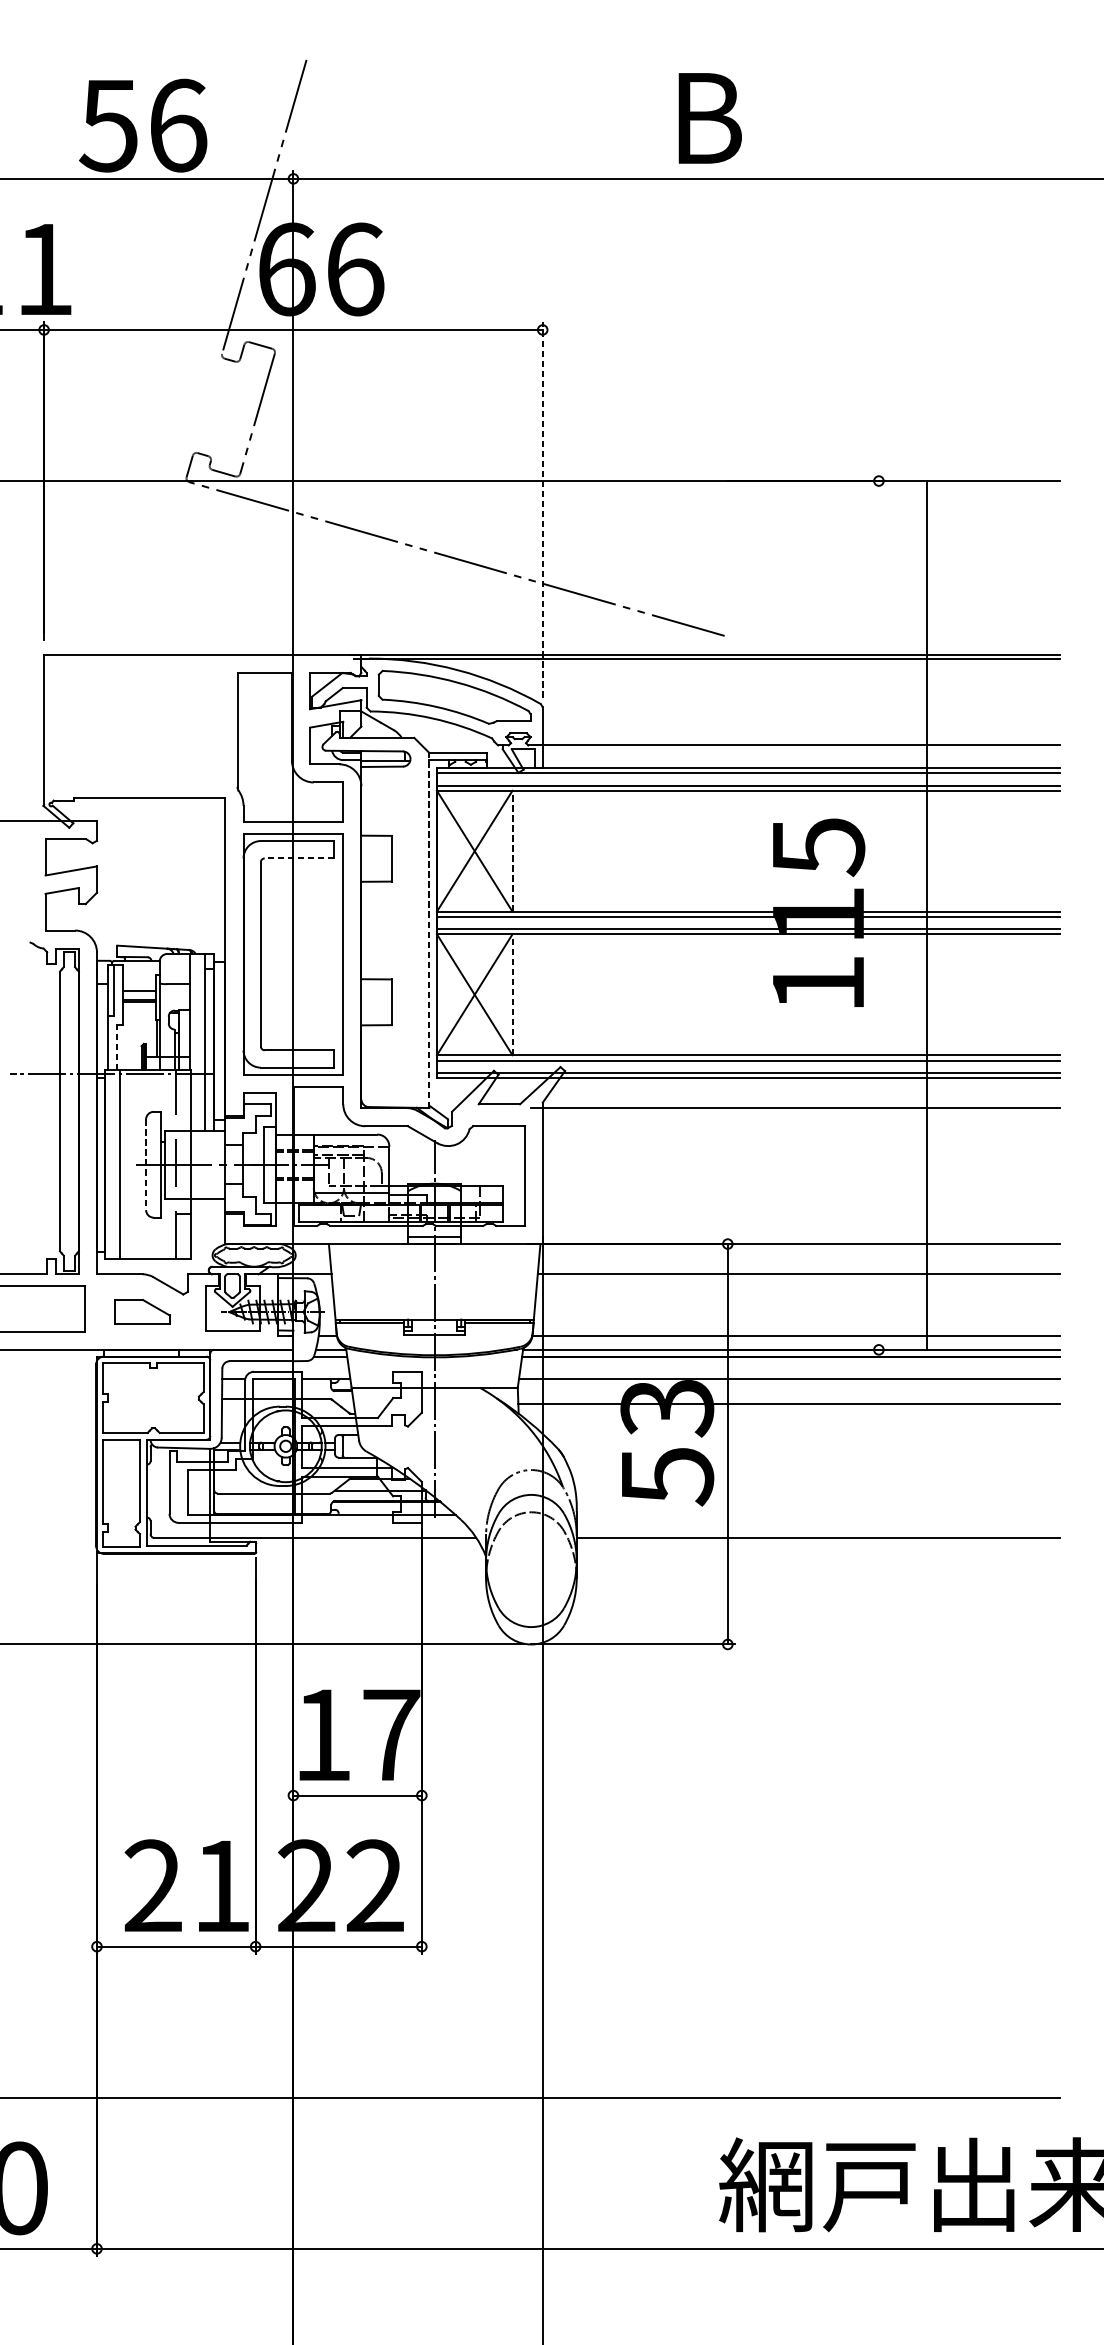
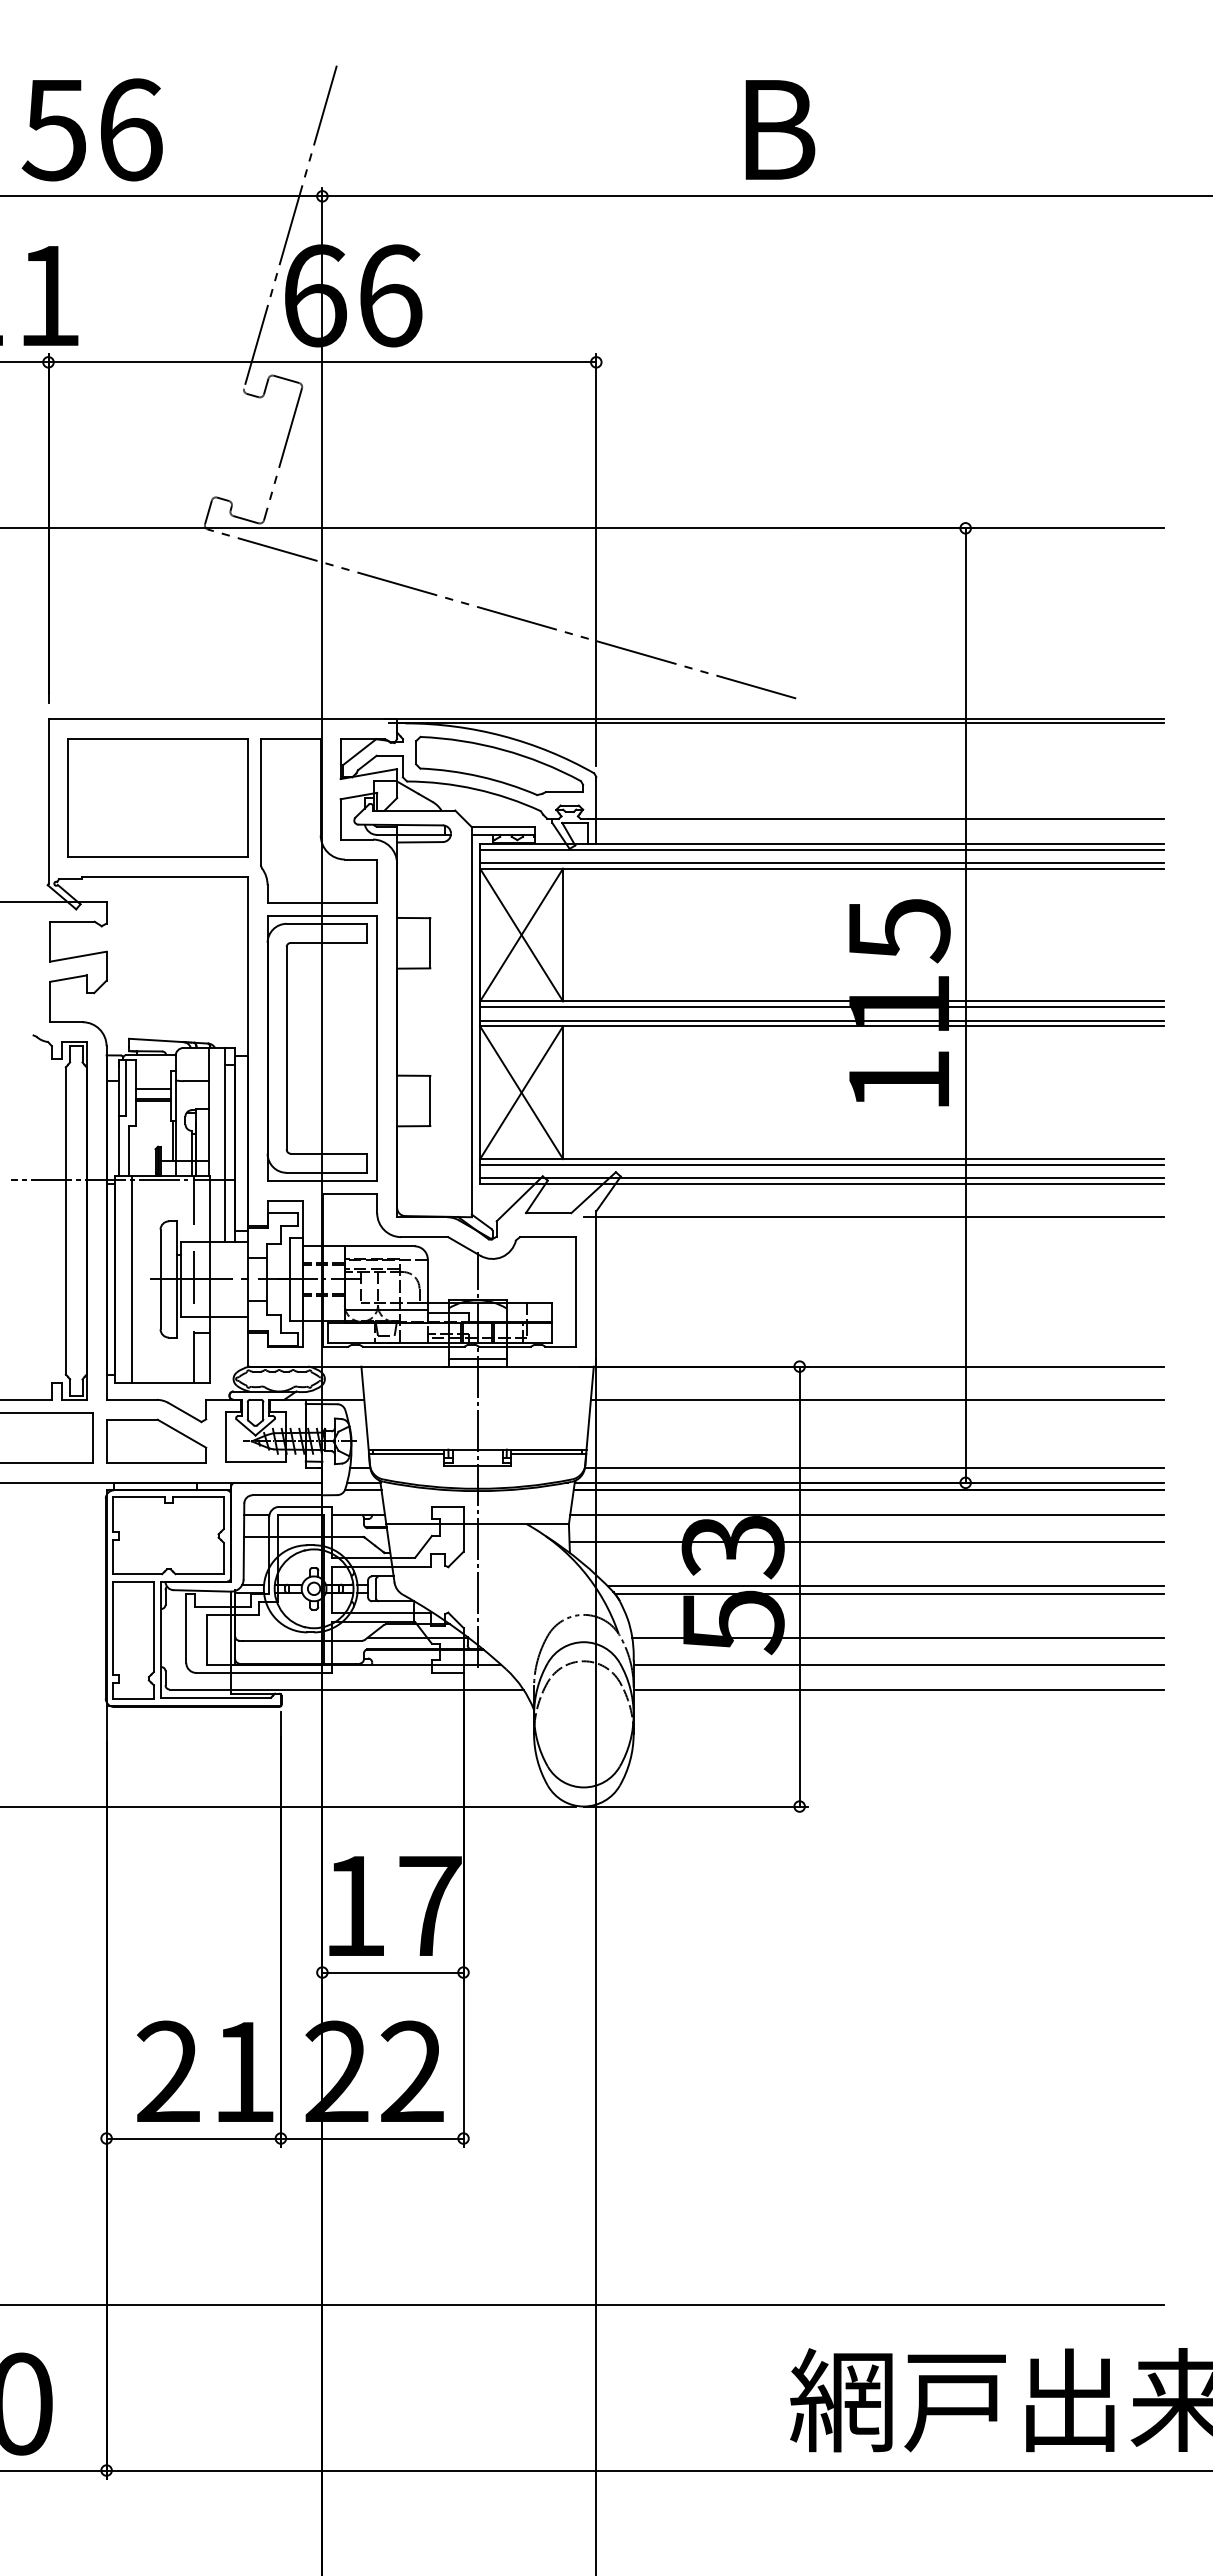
text: (142, 125) -> (91, 129), moved
line: (542, 509) -> (596, 559), dashed -> solid
part: (143, 726) -> (157, 797), added
line: (512, 850) -> (563, 934), dashed -> solid
line: (298, 858) -> (328, 942), dashed -> solid
line: (927, 915) -> (965, 1005), moved
line: (429, 929) -> (471, 1021), dashed -> solid
line: (512, 994) -> (563, 1092), dashed -> solid
line: (117, 1047) -> (129, 1150), dashed -> solid
line: (146, 1164) -> (160, 1279), dashed -> solid
part: (142, 1311) -> (156, 1440), size x1.67
line: (805, 1444) -> (885, 1586), added
line: (809, 1450) -> (889, 1593), added
line: (817, 1490) -> (898, 1637), added
line: (817, 1515) -> (898, 1664), added

